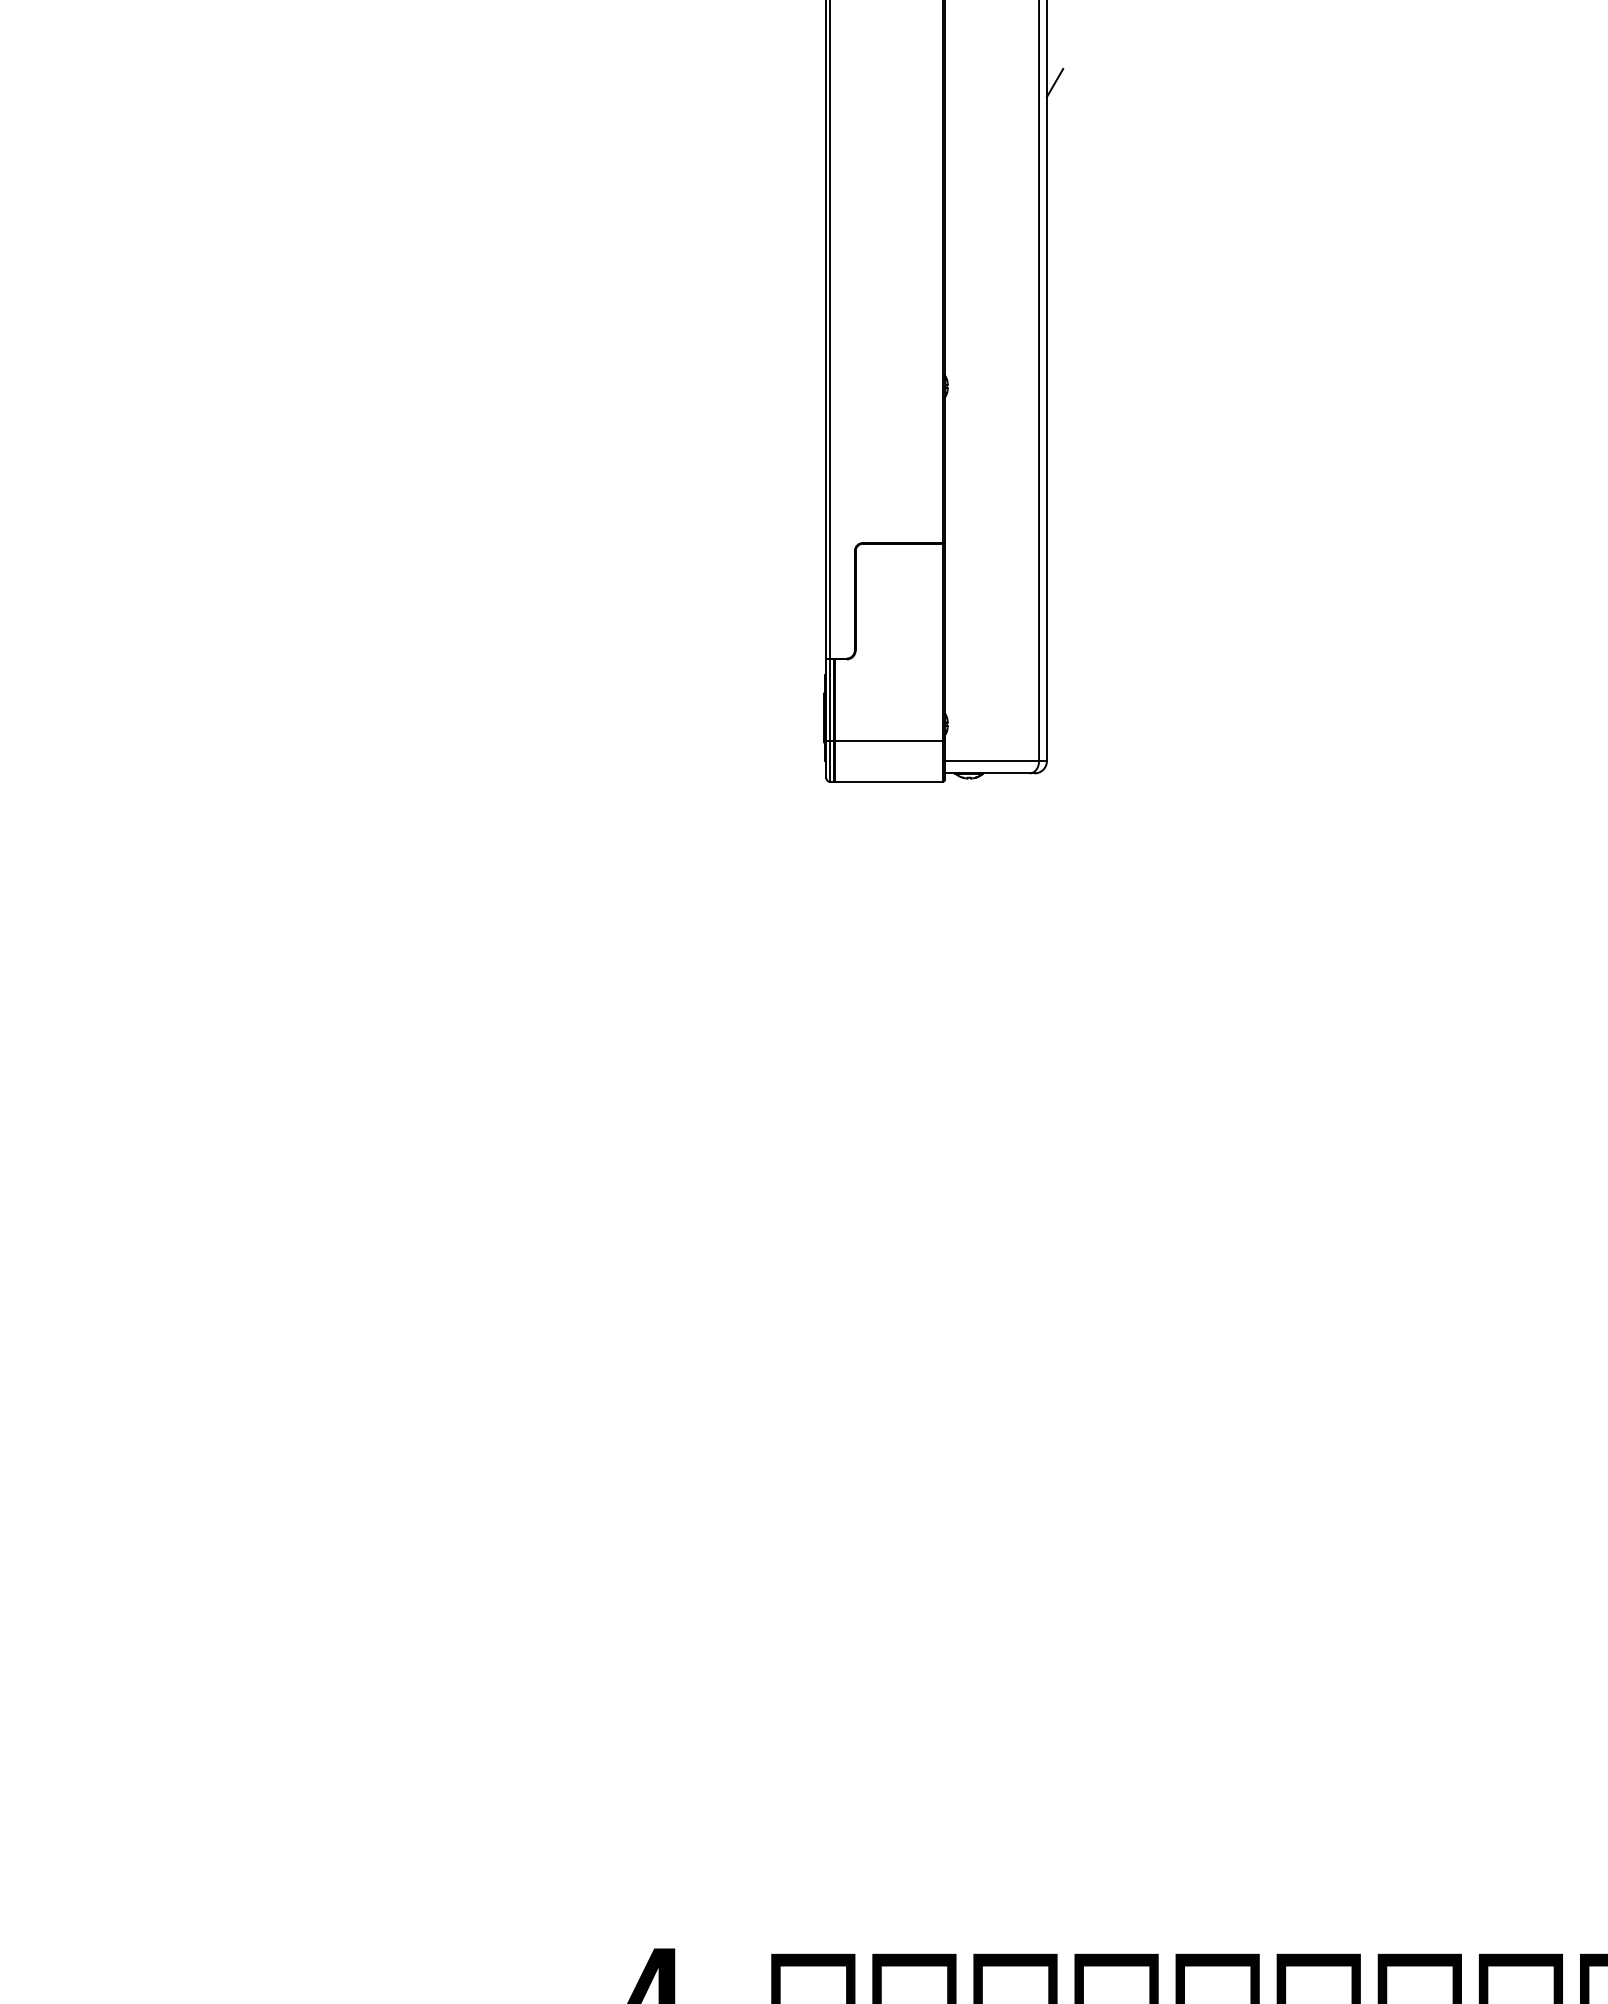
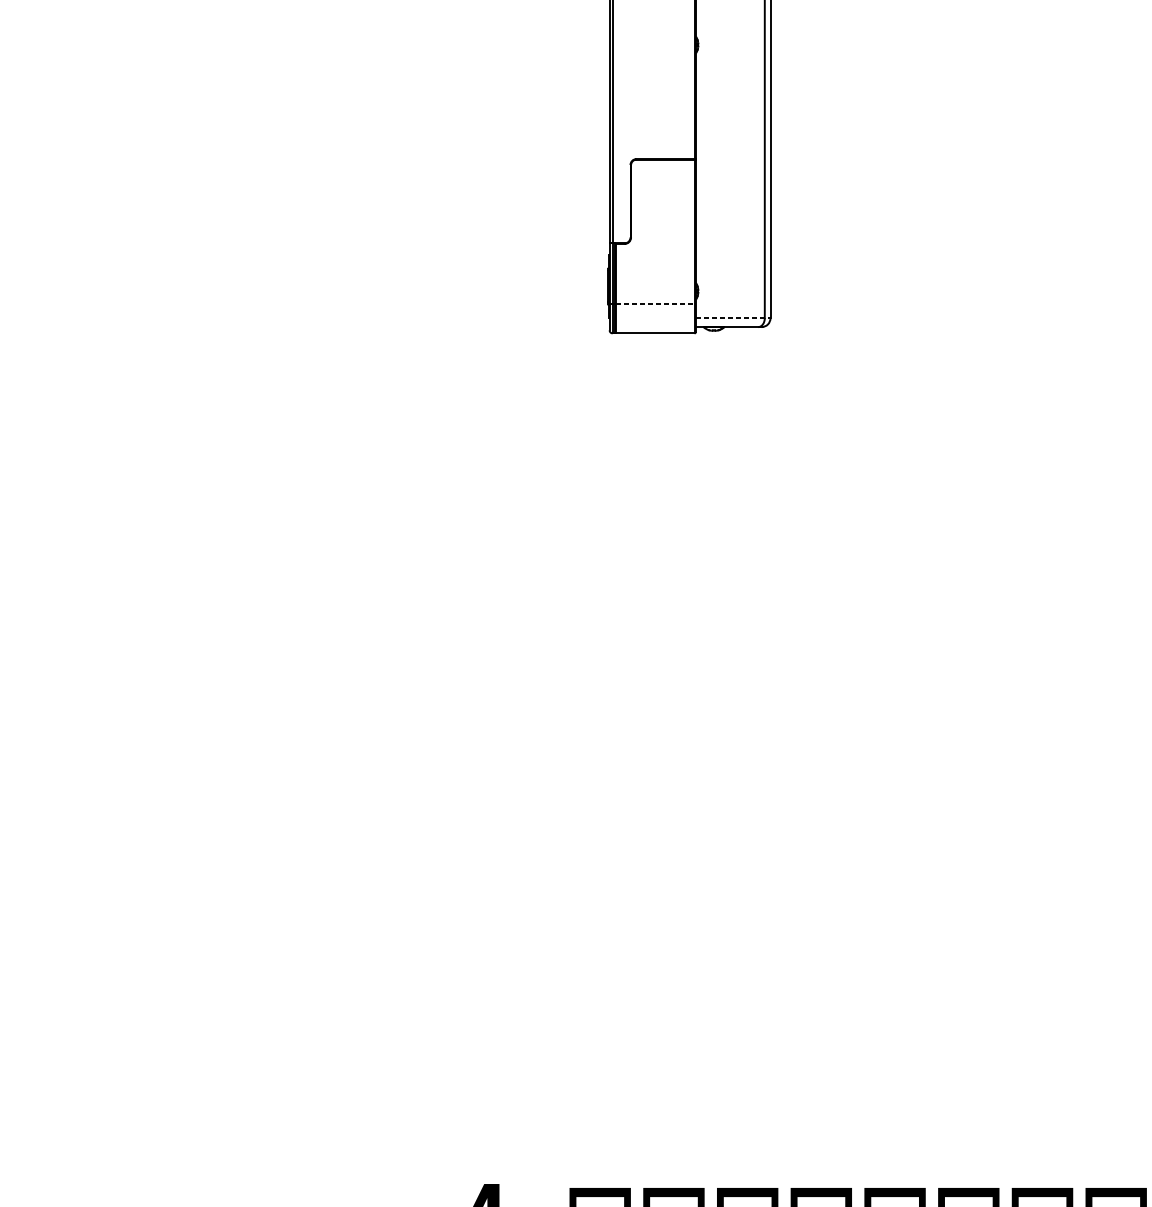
line: (890, 741) -> (656, 303), solid -> dashed
line: (996, 761) -> (733, 318), solid -> dashed

